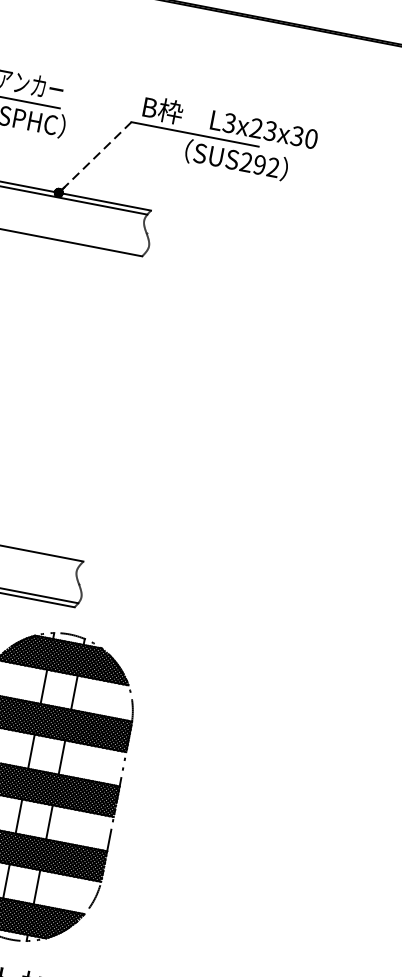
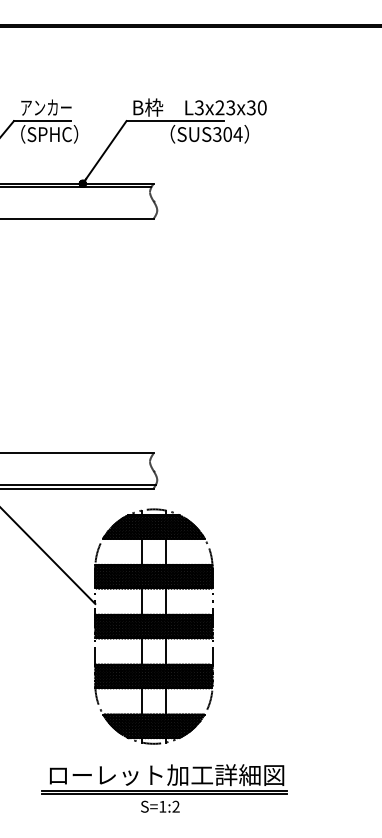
line: (95, 156) -> (104, 151), dashed -> solid
text: (259, 164) -> (227, 134), SUS292 -> SUS304

